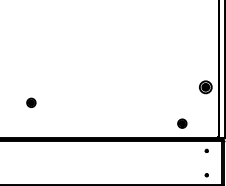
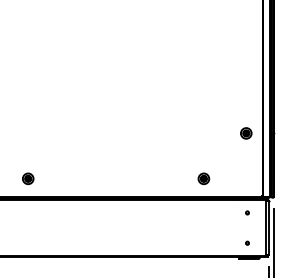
part: (206, 87) -> (246, 133), size x0.71
part: (31, 102) -> (28, 178), moved
part: (182, 123) -> (203, 178), moved

